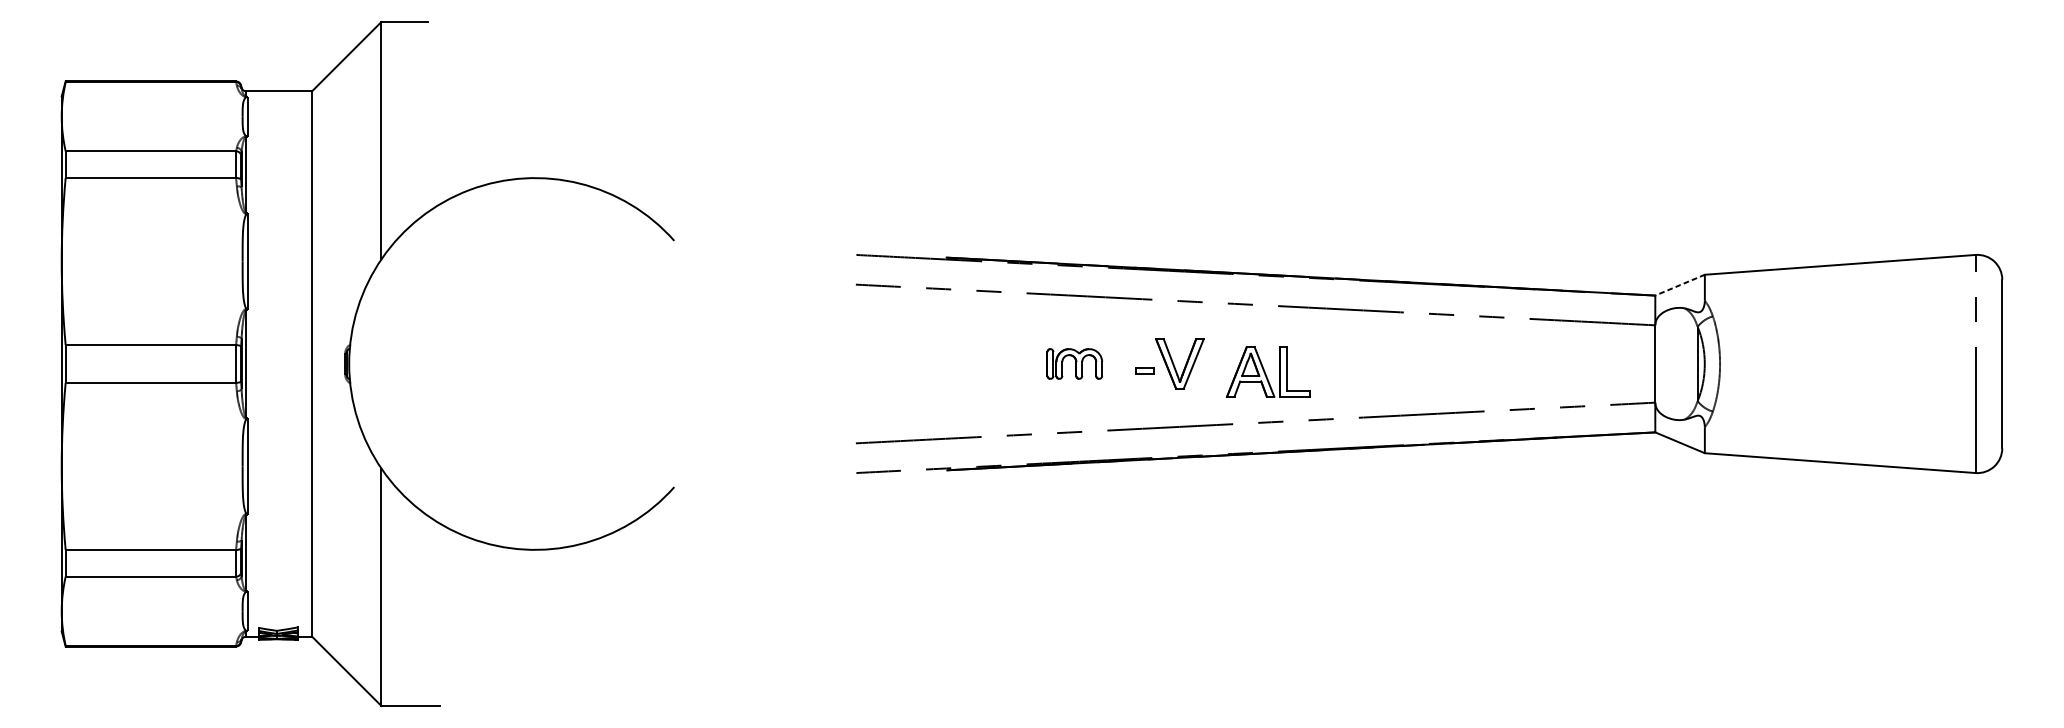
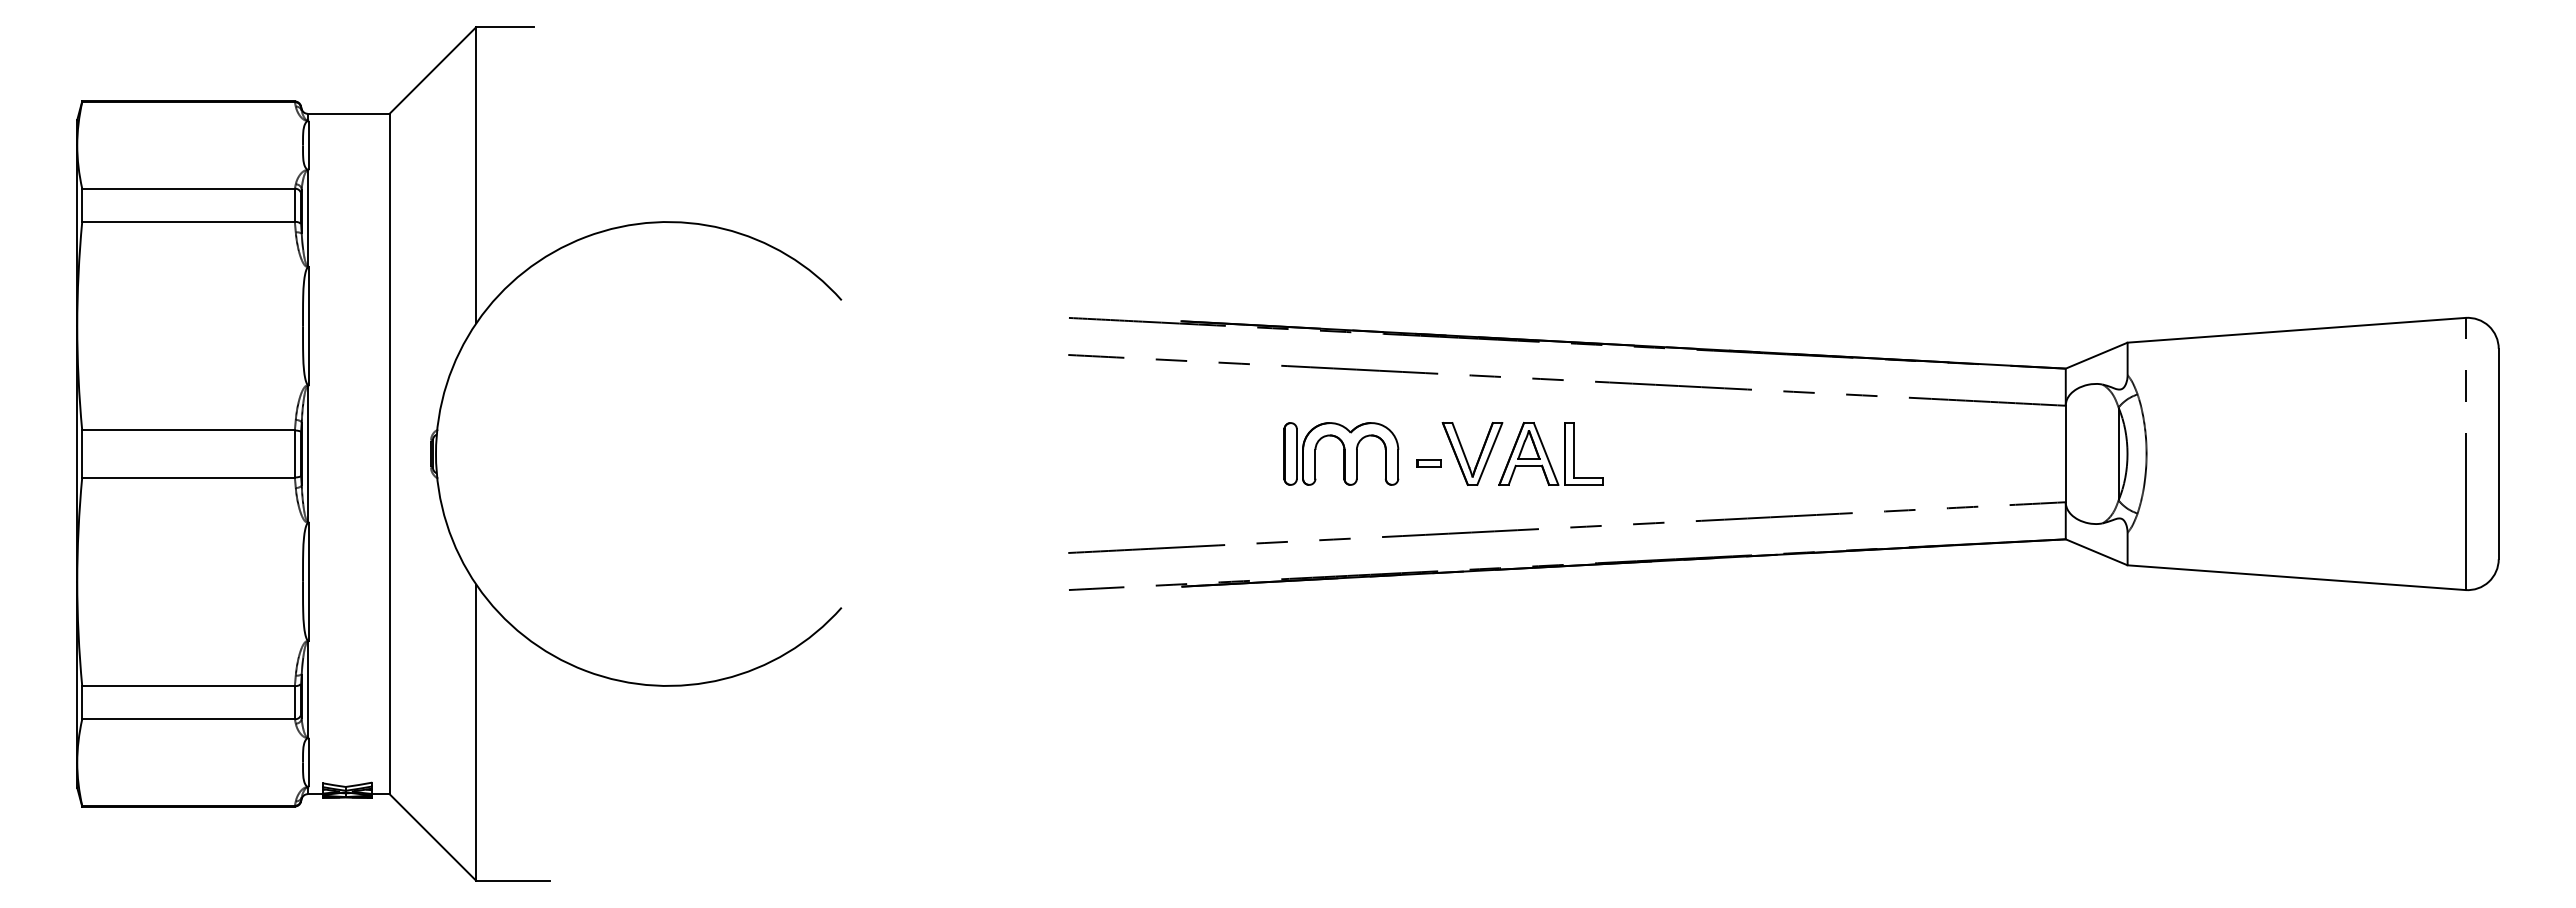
line: (1679, 285) -> (2096, 355), dashed -> solid
part: (1074, 363) -> (1341, 453), size x1.67
part: (1268, 371) -> (1550, 453), moved

